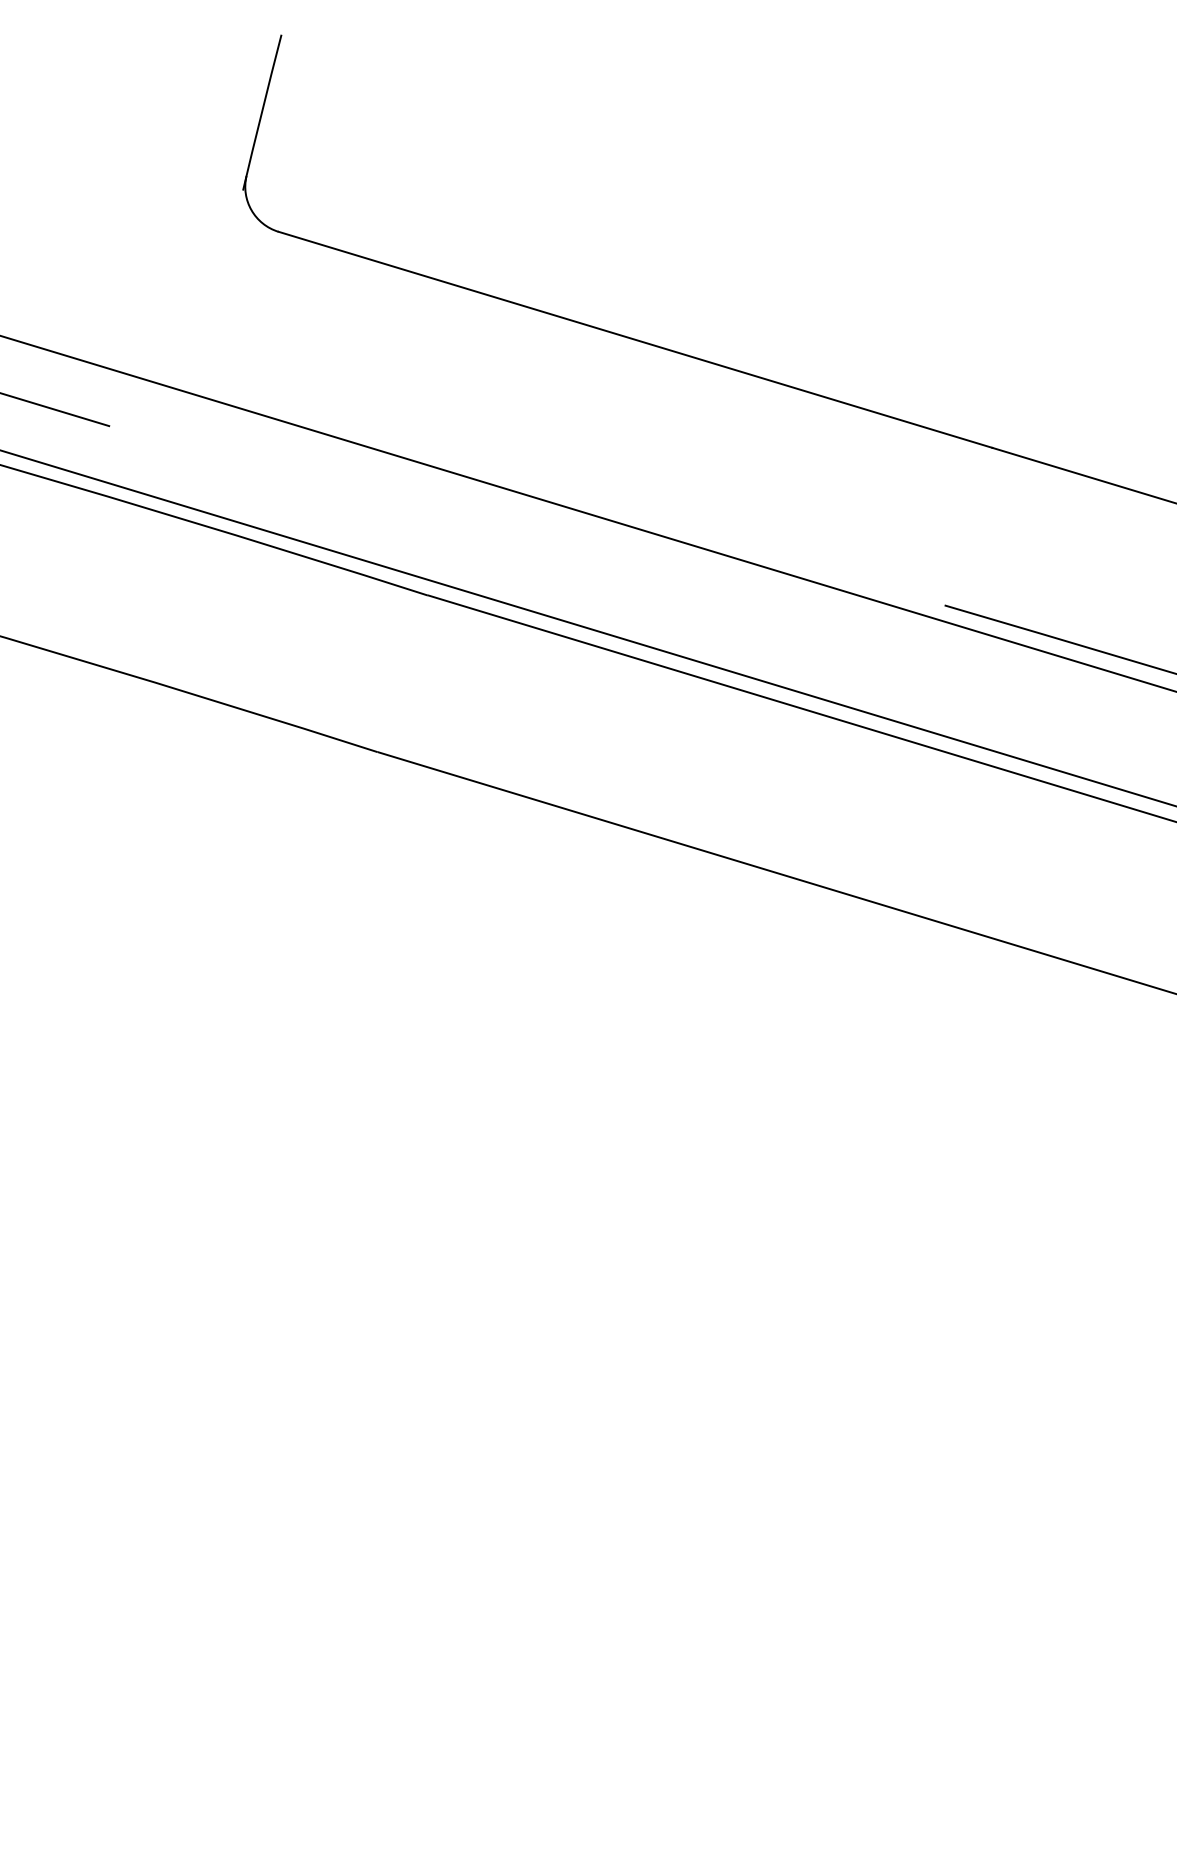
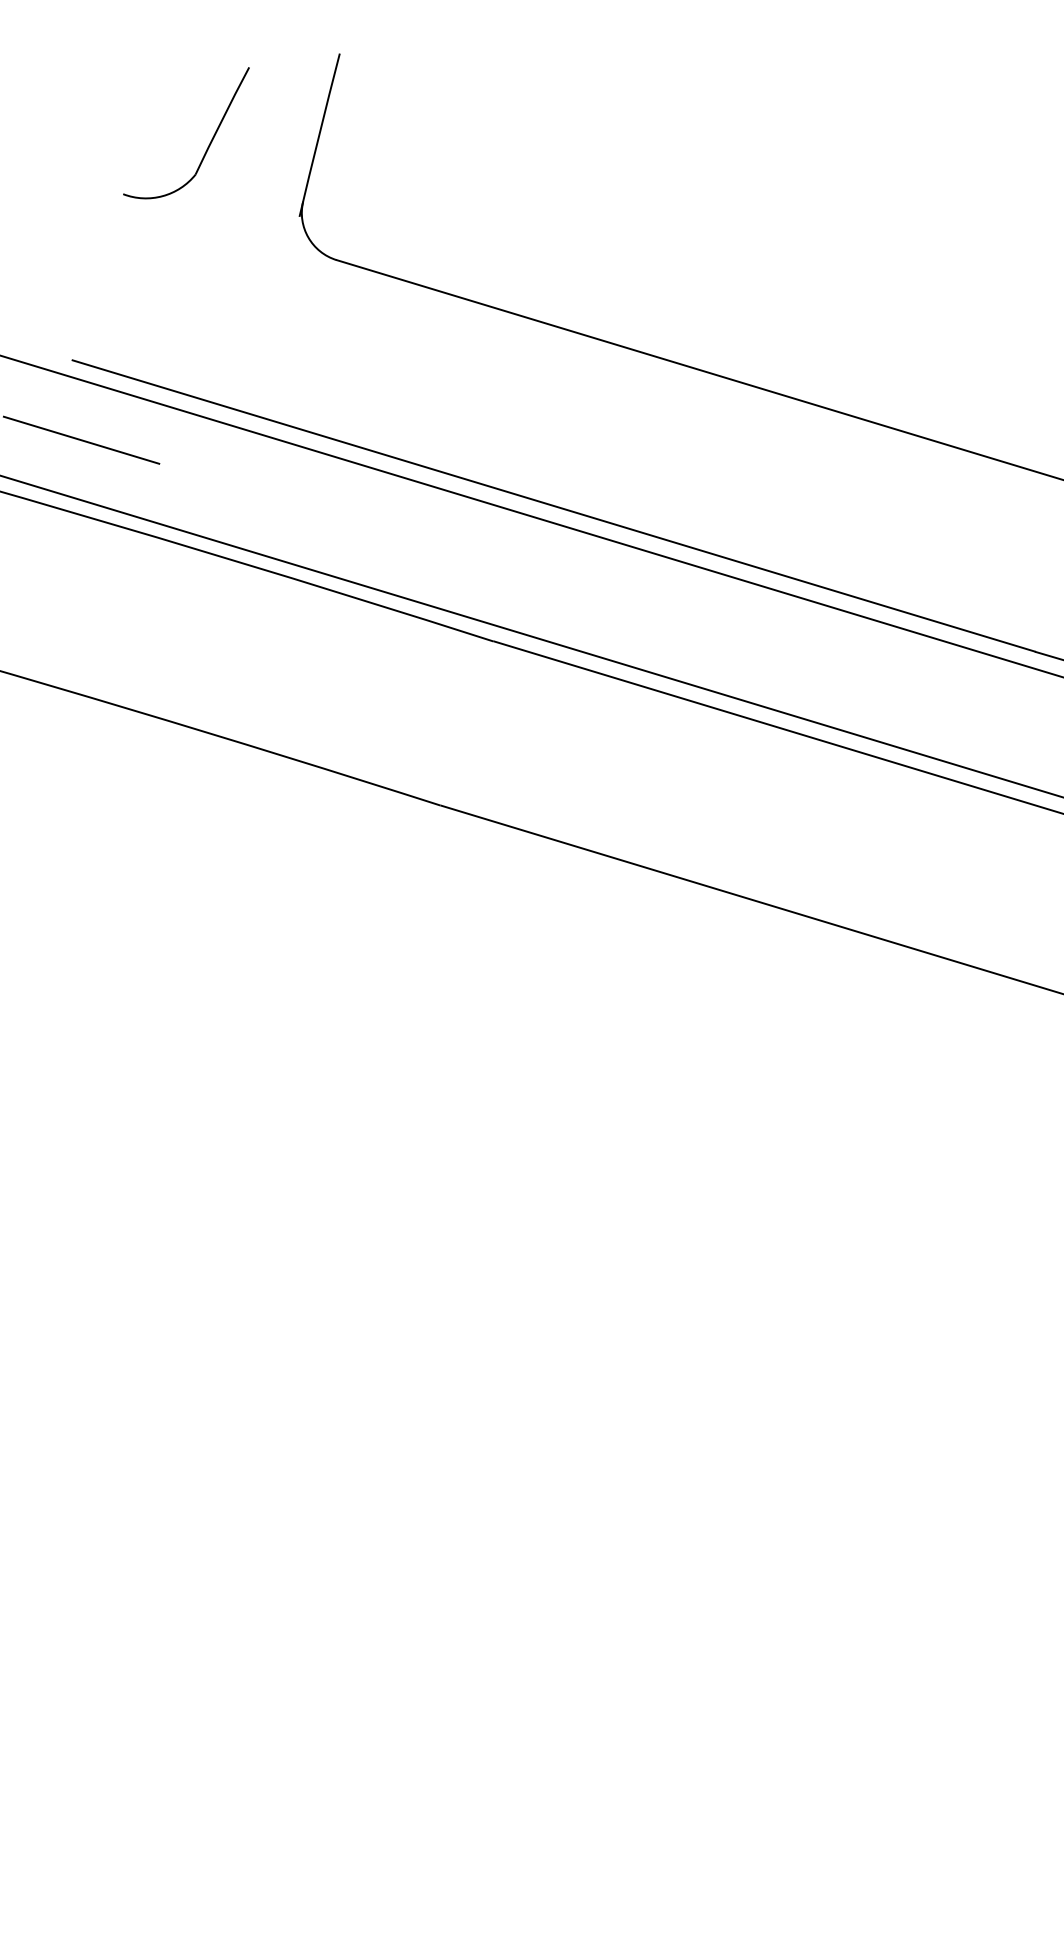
part: (156, 121) -> (208, 144), added
line: (485, 466) -> (553, 506), added

